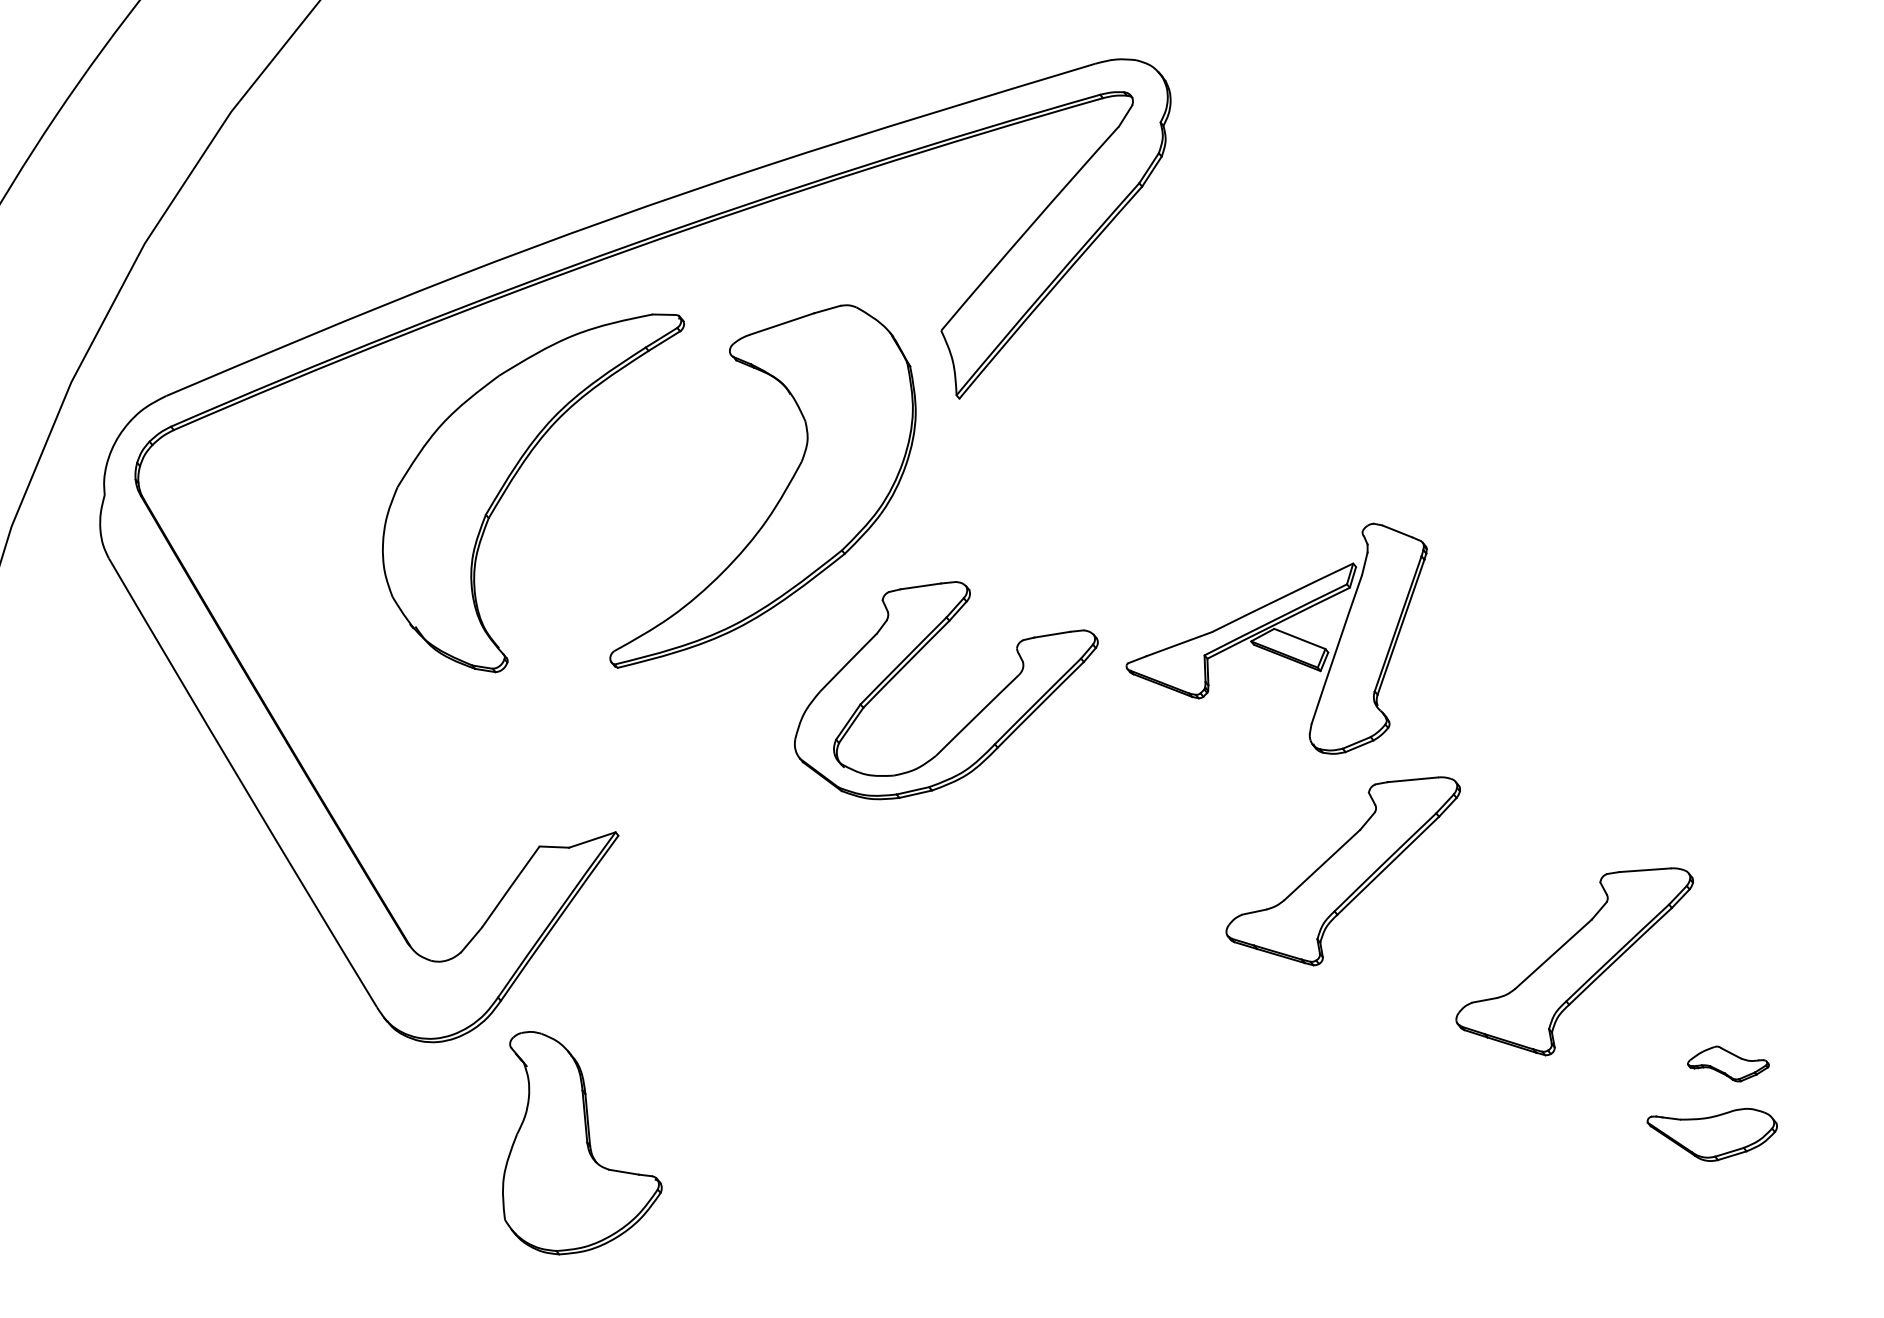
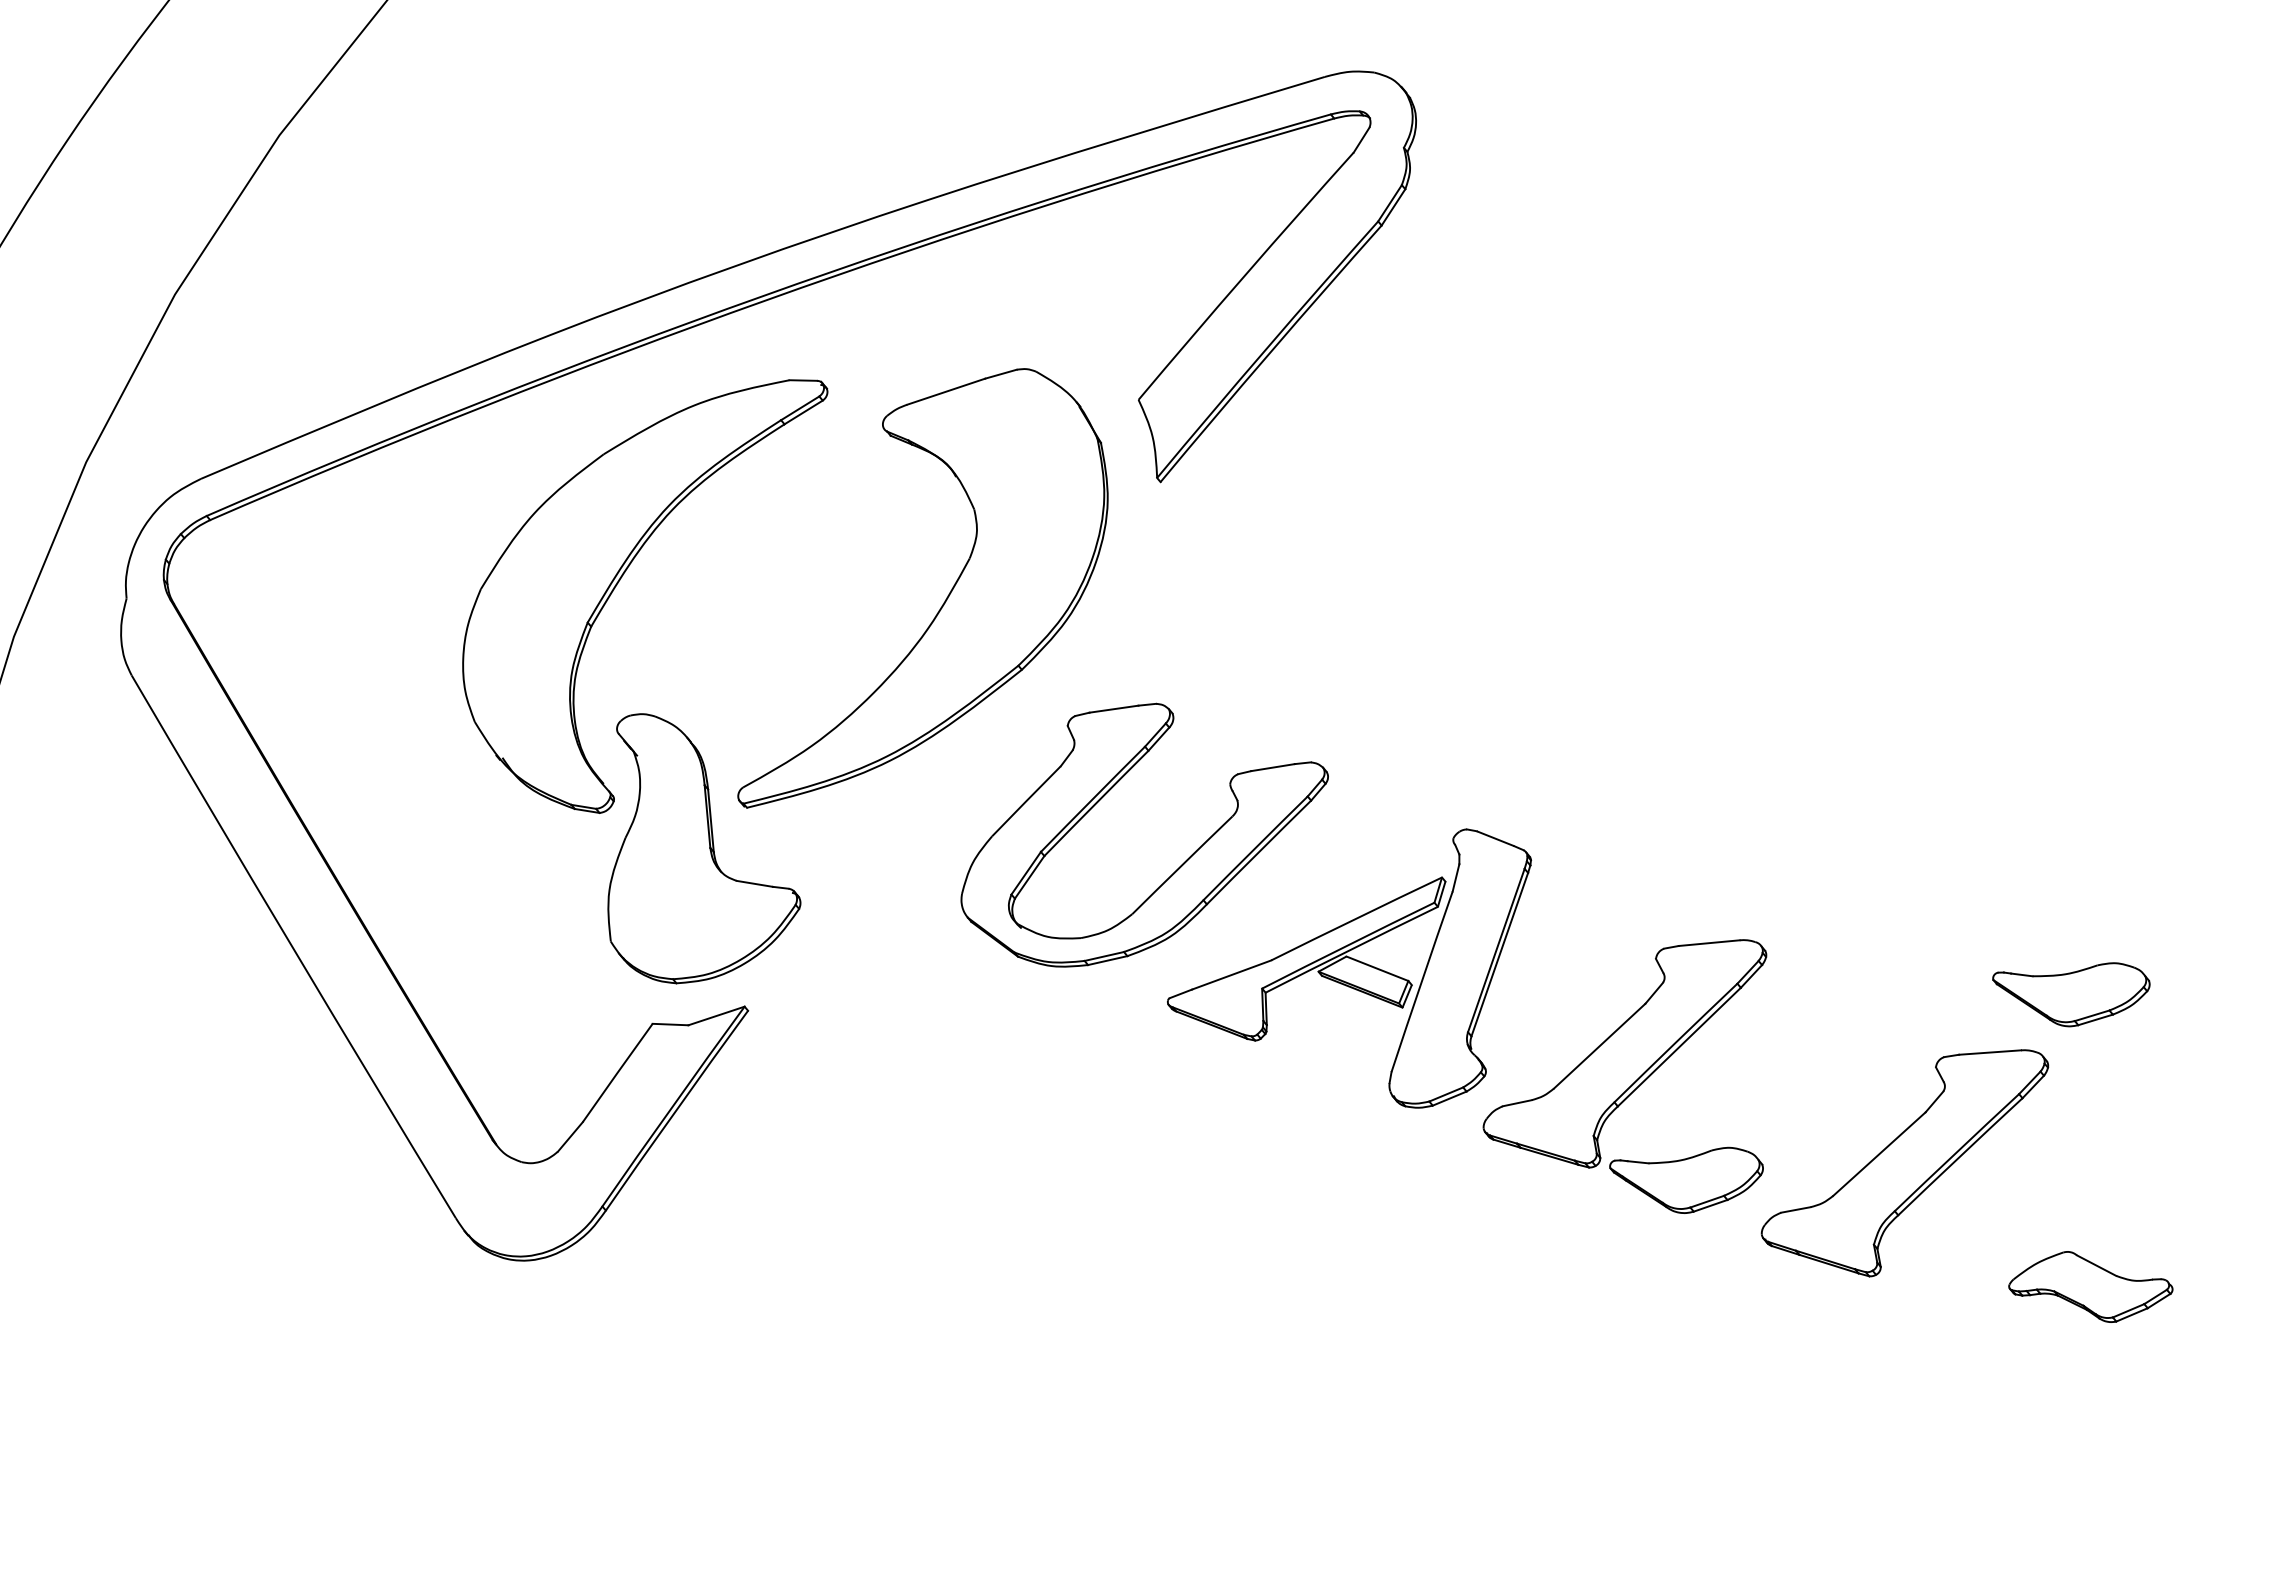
part: (1276, 638) -> (1349, 968), moved
part: (1394, 975) -> (1686, 1179), added
part: (1728, 1063) -> (2090, 1286), size x1.67
part: (1712, 1134) -> (2071, 994), moved
part: (582, 1142) -> (704, 848), moved

